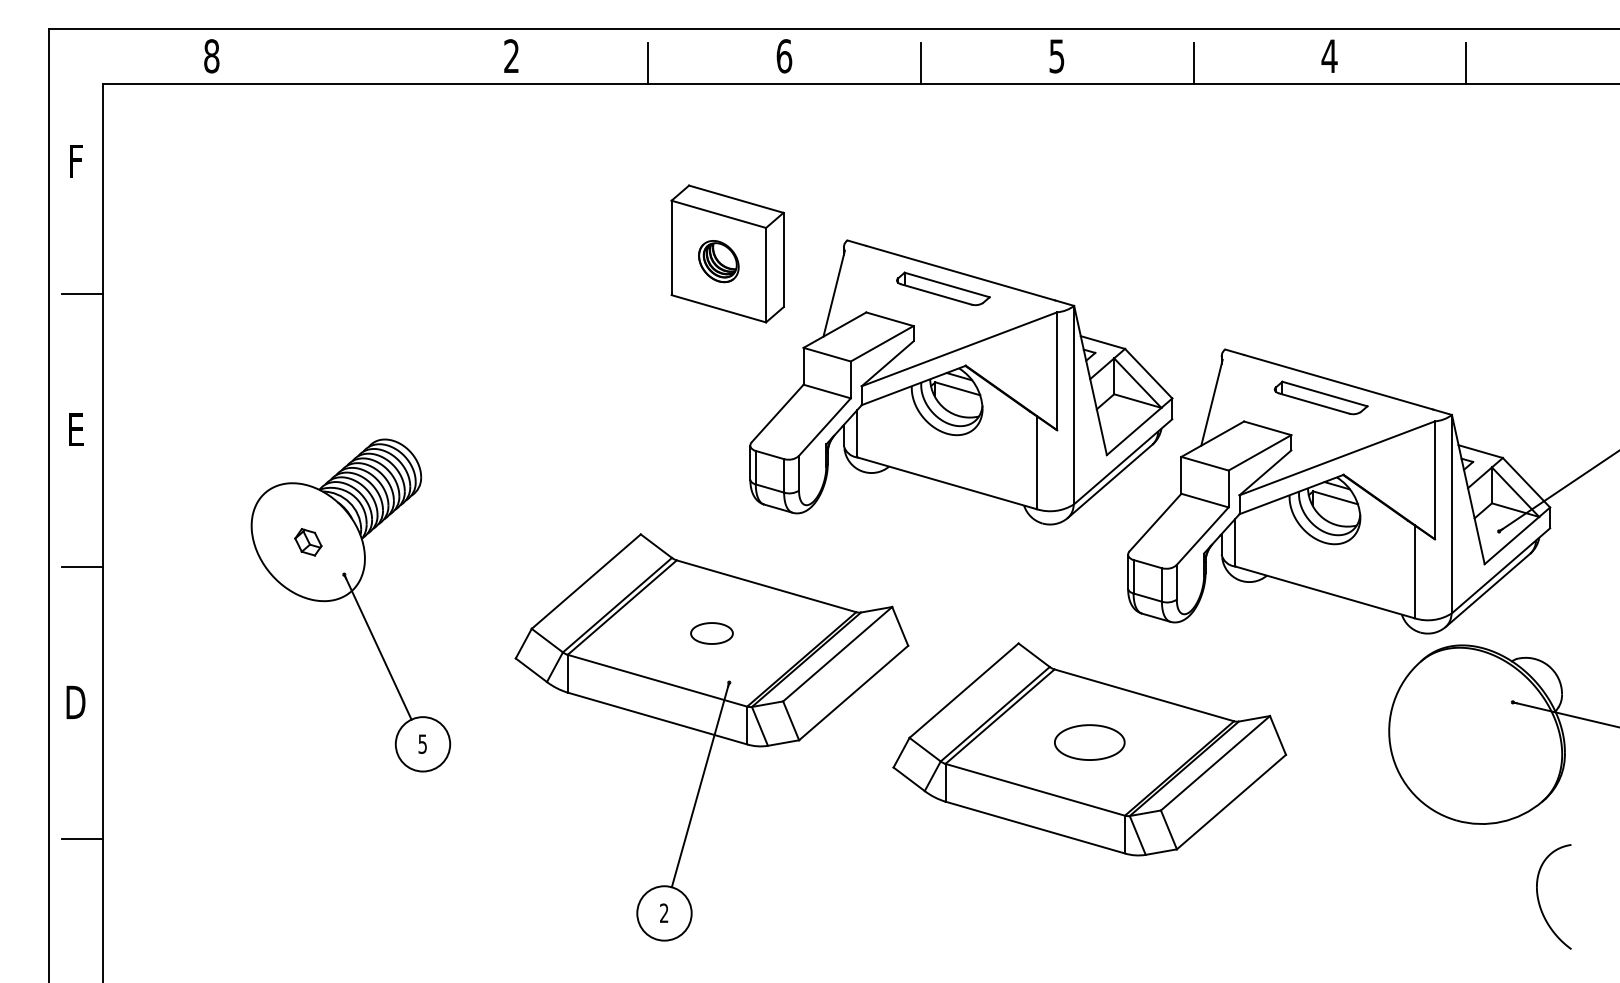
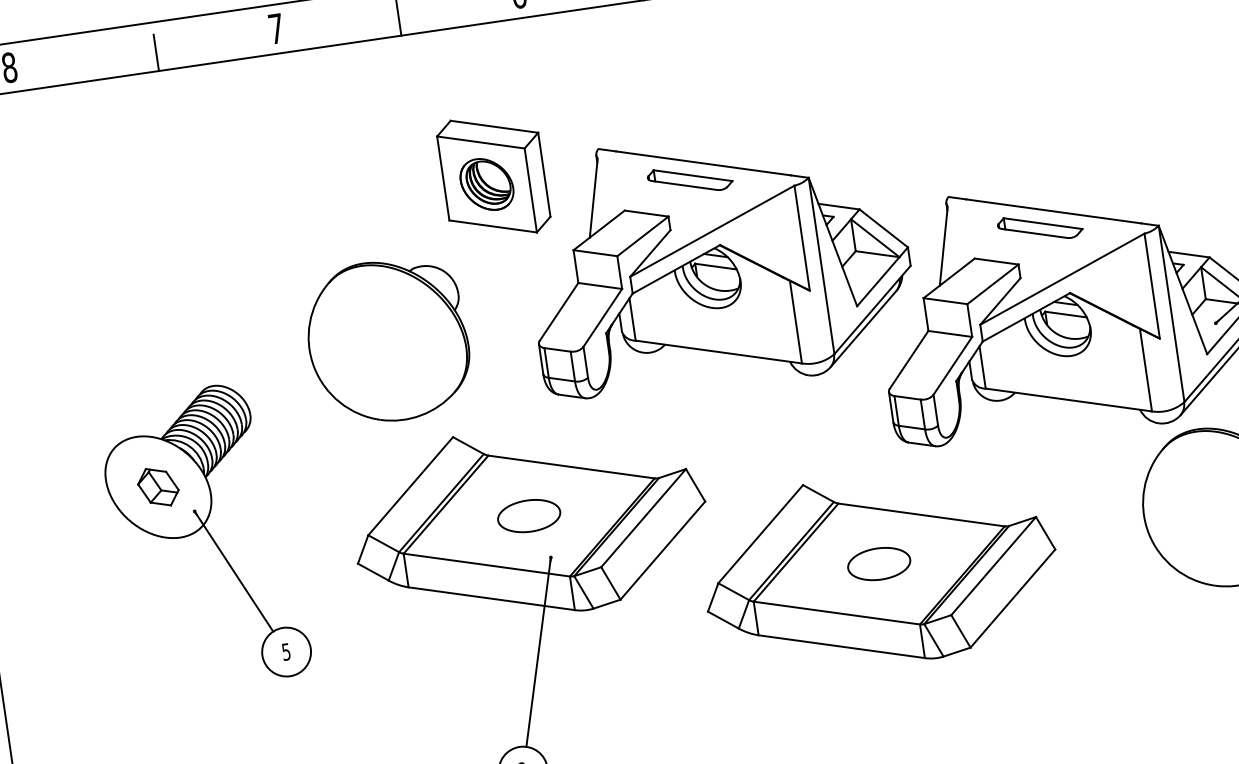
text: (511, 55) -> (275, 28), 2 -> 7
line: (375, 63) -> (156, 52), added
part: (718, 261) -> (486, 184), size x1.43
part: (584, 417) -> (387, 340), added
part: (308, 542) -> (158, 487), size x1.67
part: (711, 633) -> (528, 516), size x1.67

